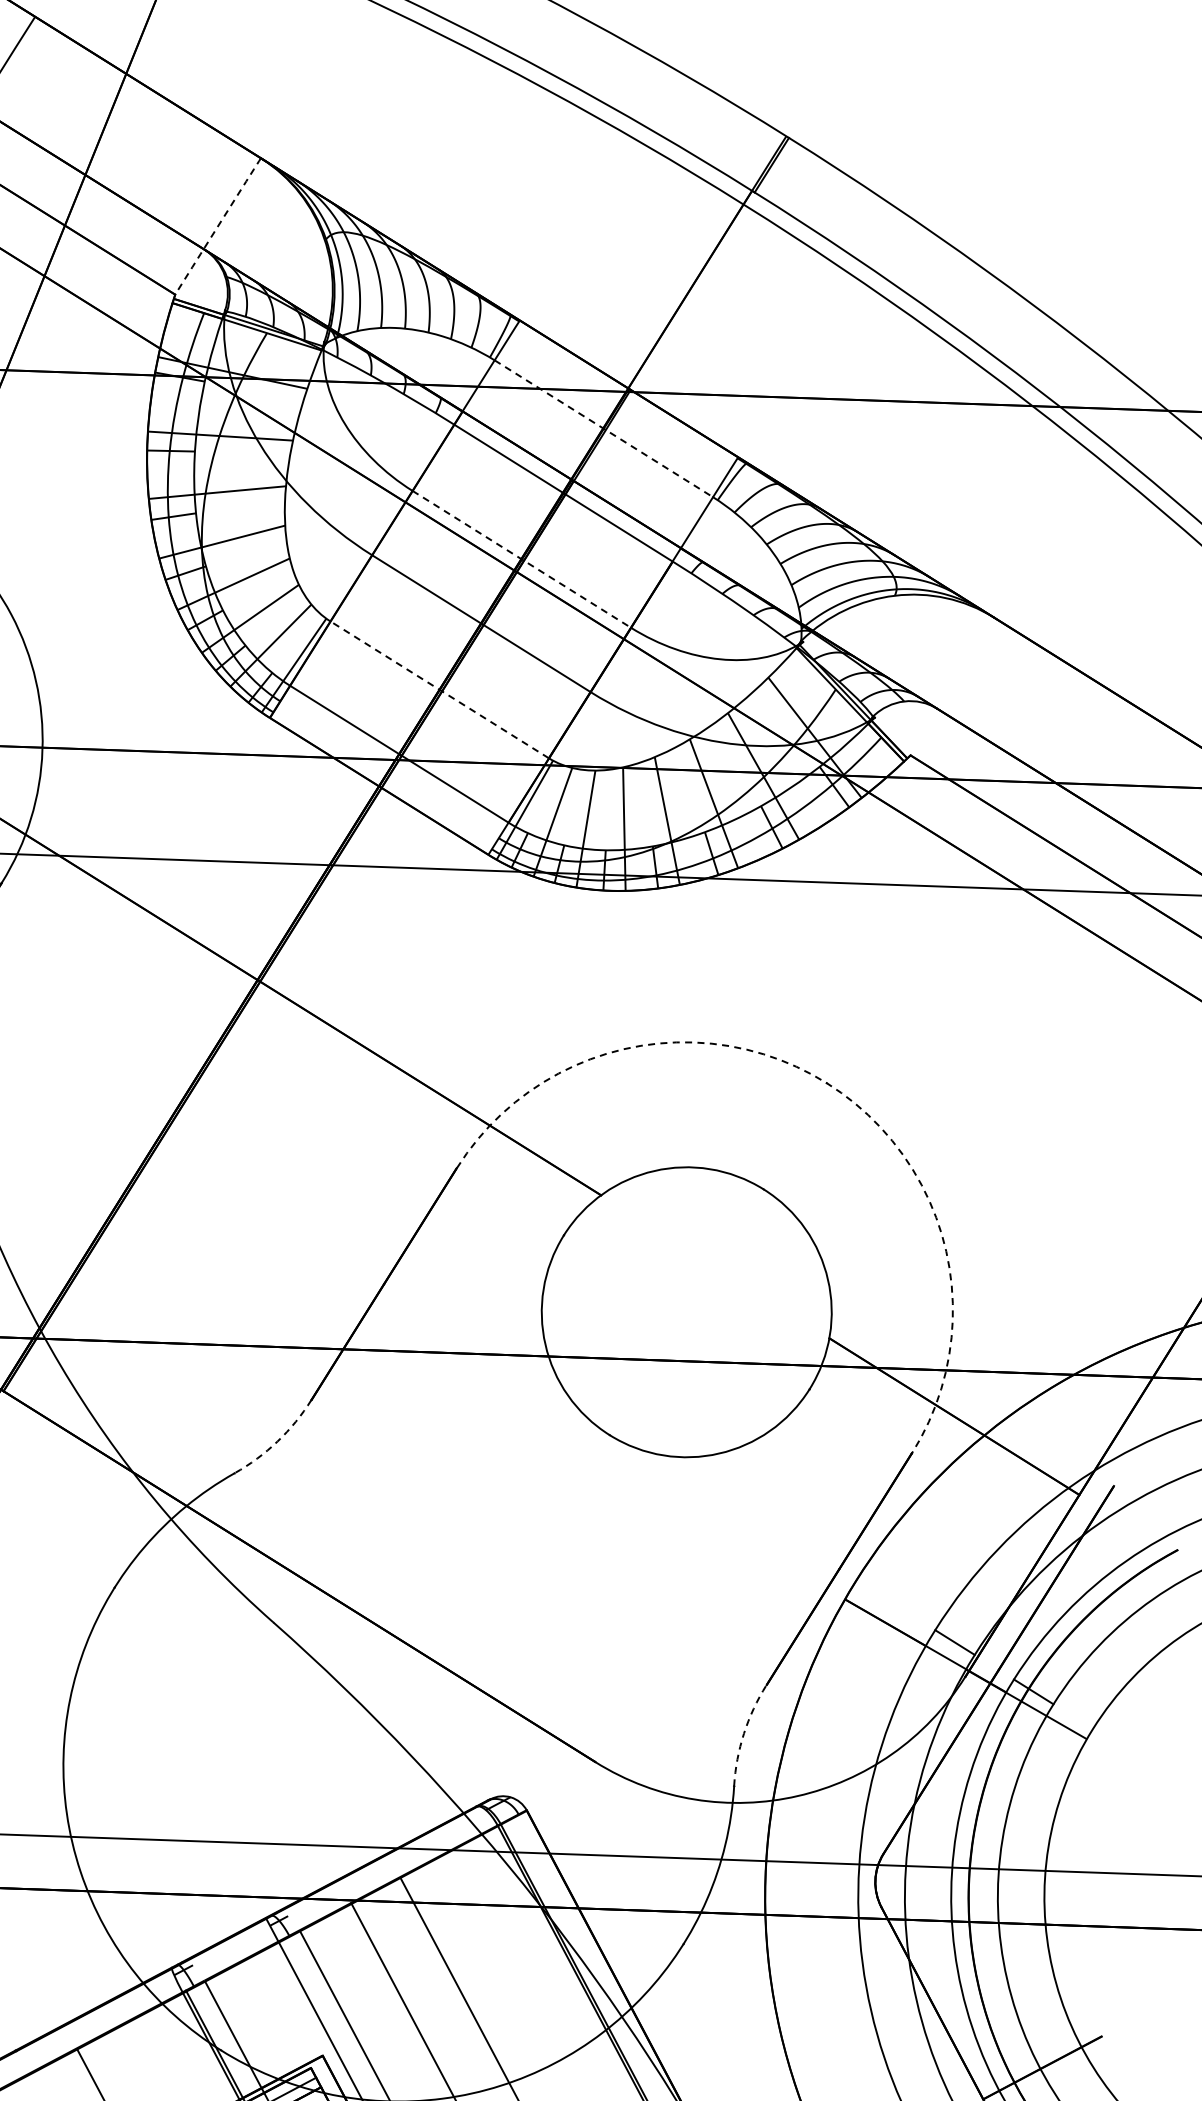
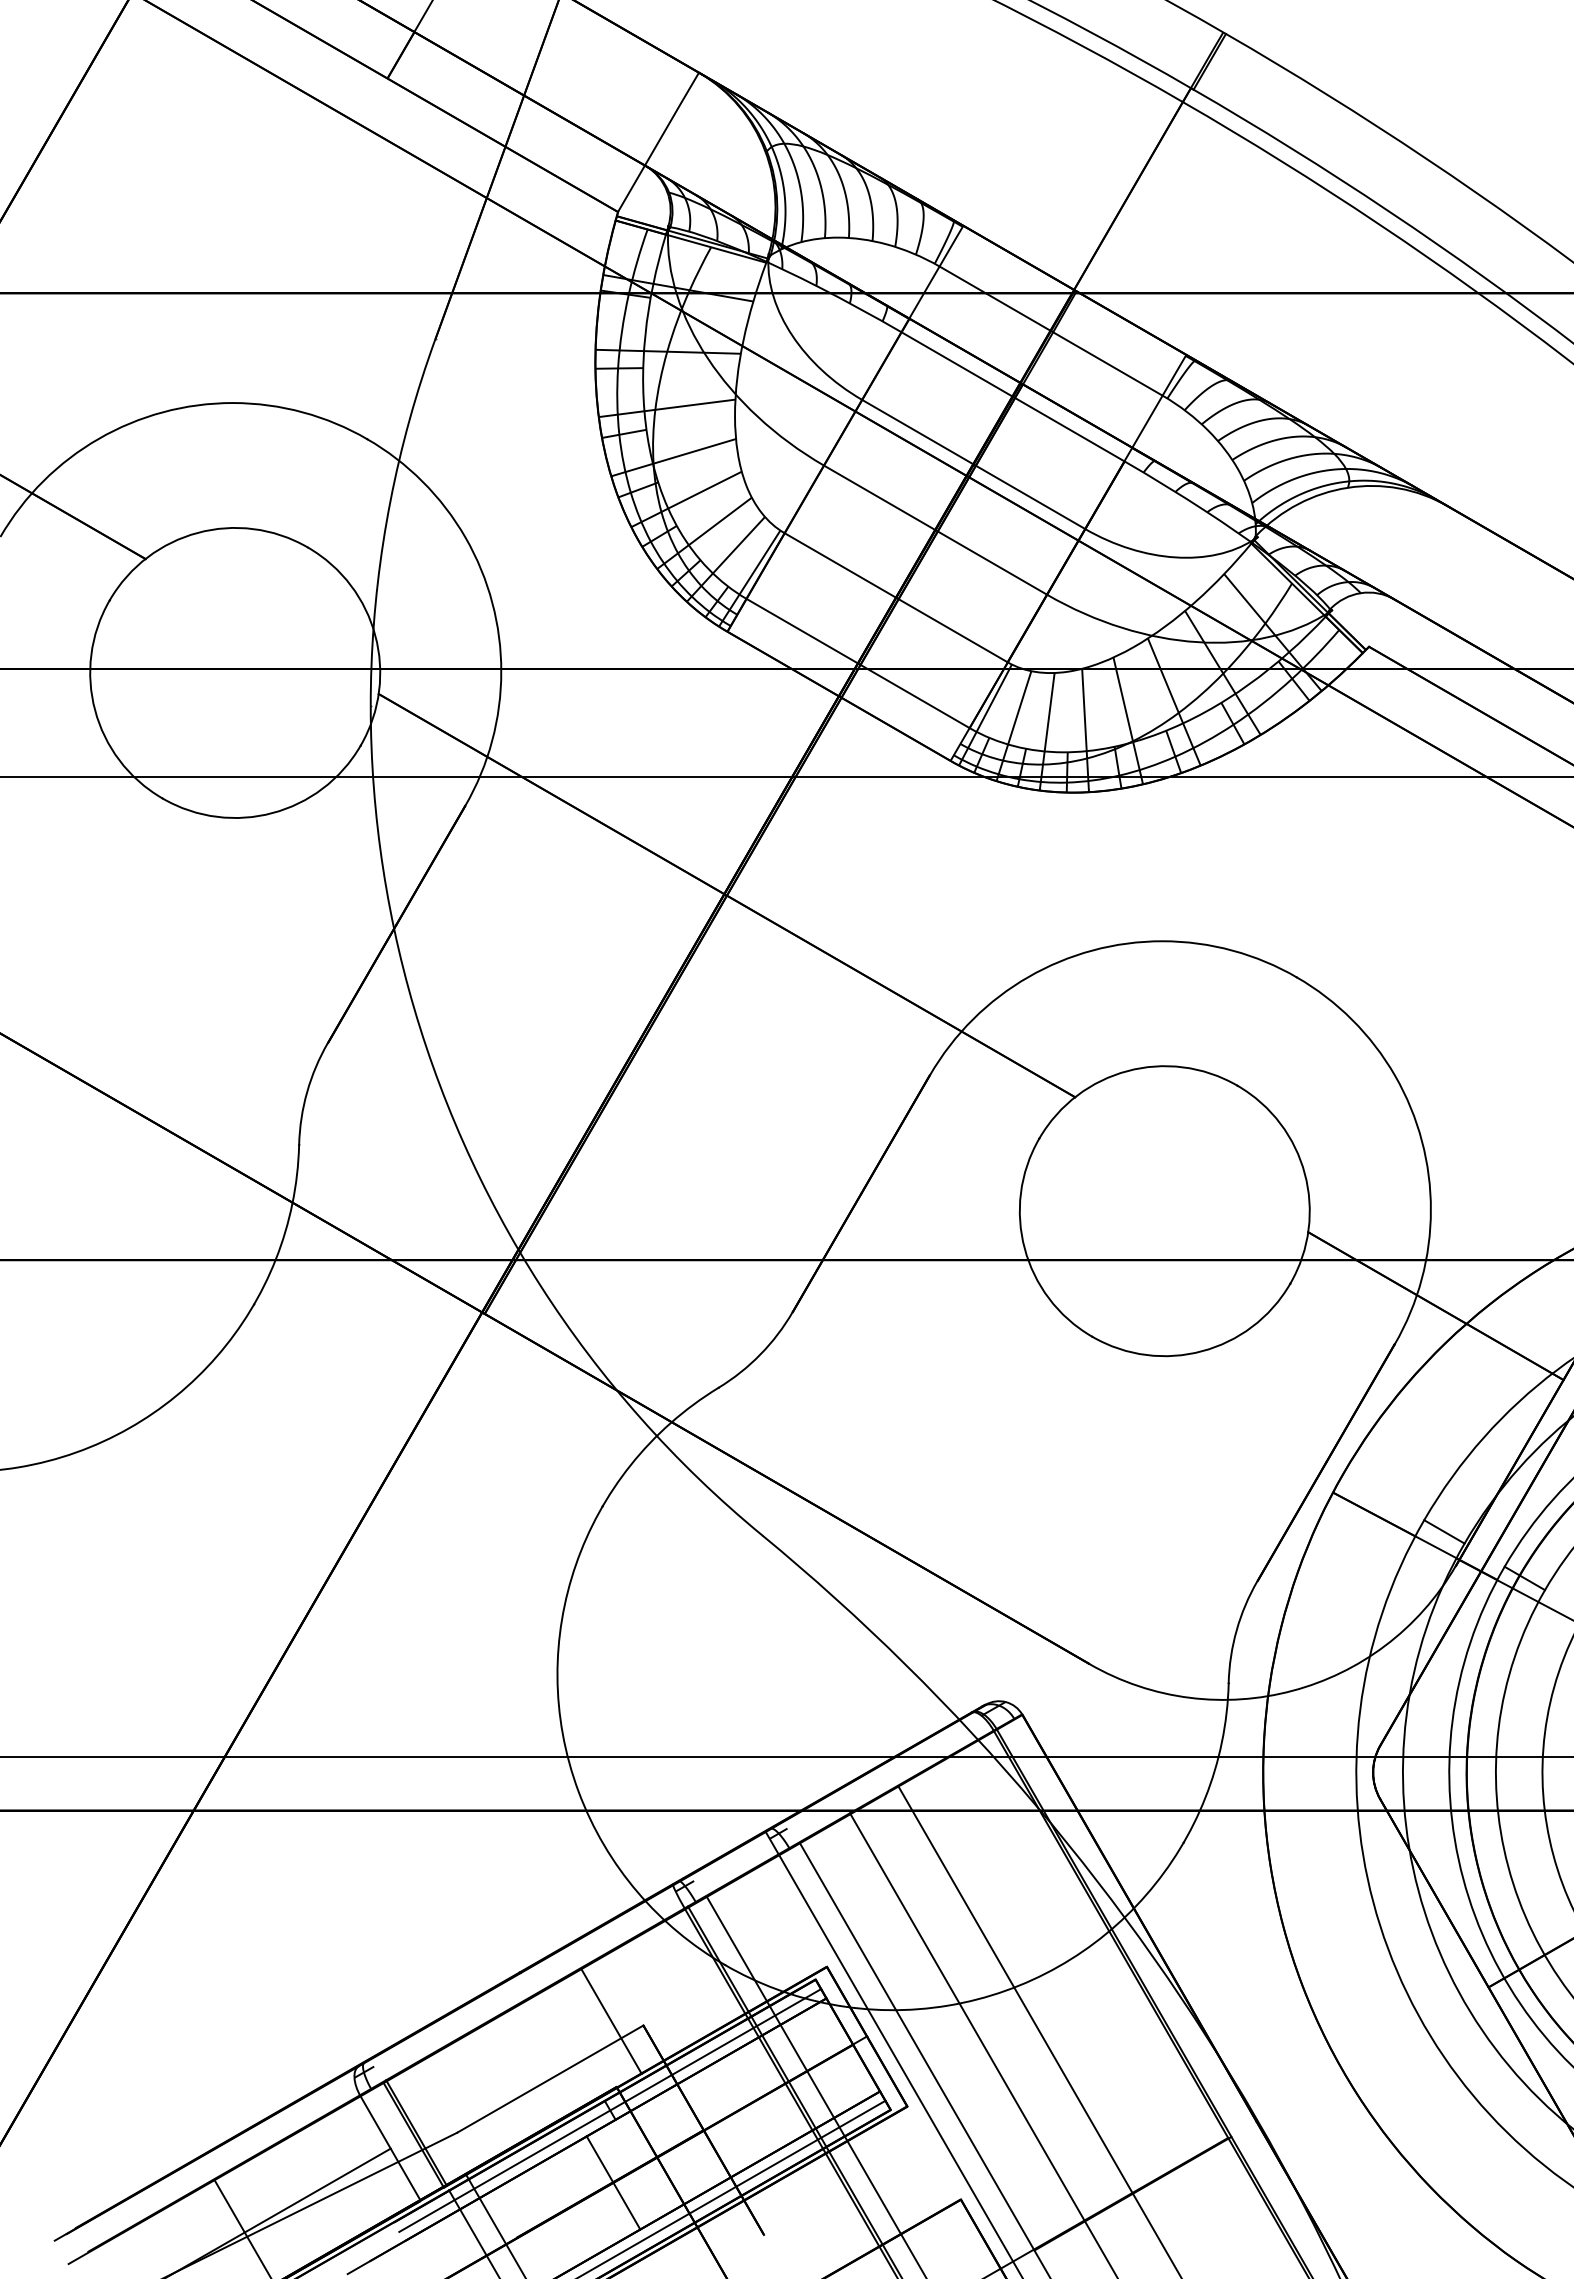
arc: (222, 218) -> (662, 134), dashed -> solid
line: (604, 429) -> (1051, 331), dashed -> solid
line: (521, 559) -> (973, 464), dashed -> solid
line: (440, 689) -> (896, 597), dashed -> solid
arc: (826, 1083) -> (1296, 977), dashed -> solid
arc: (277, 1441) -> (760, 1354), dashed -> solid
arc: (743, 1733) -> (1236, 1630), dashed -> solid

